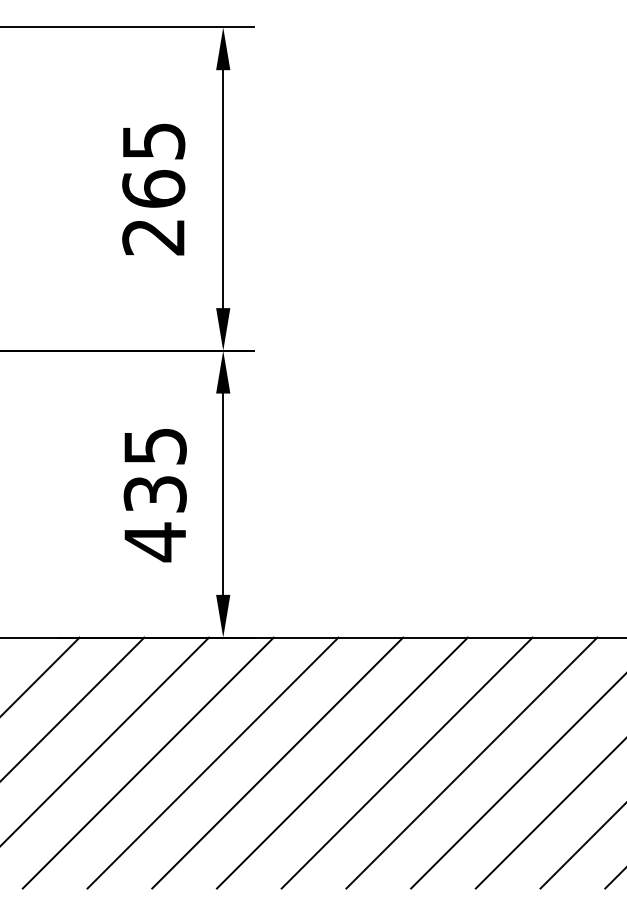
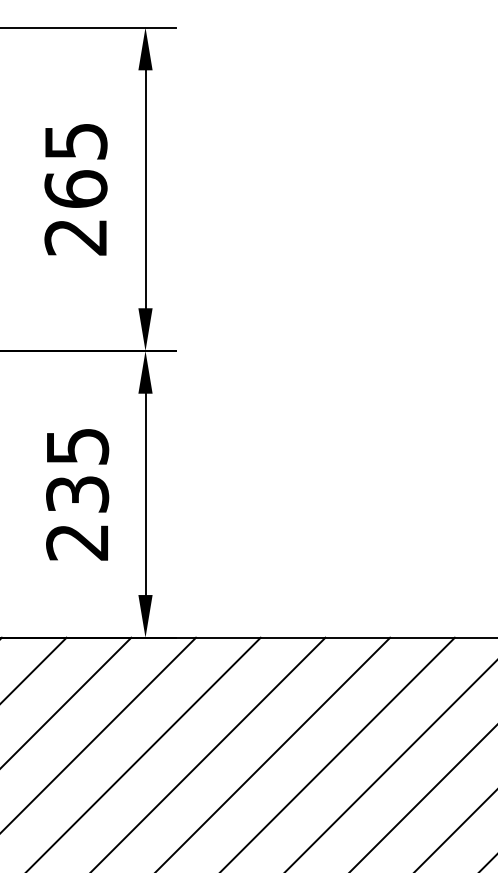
text: (154, 542) -> (76, 542), 435 -> 235

